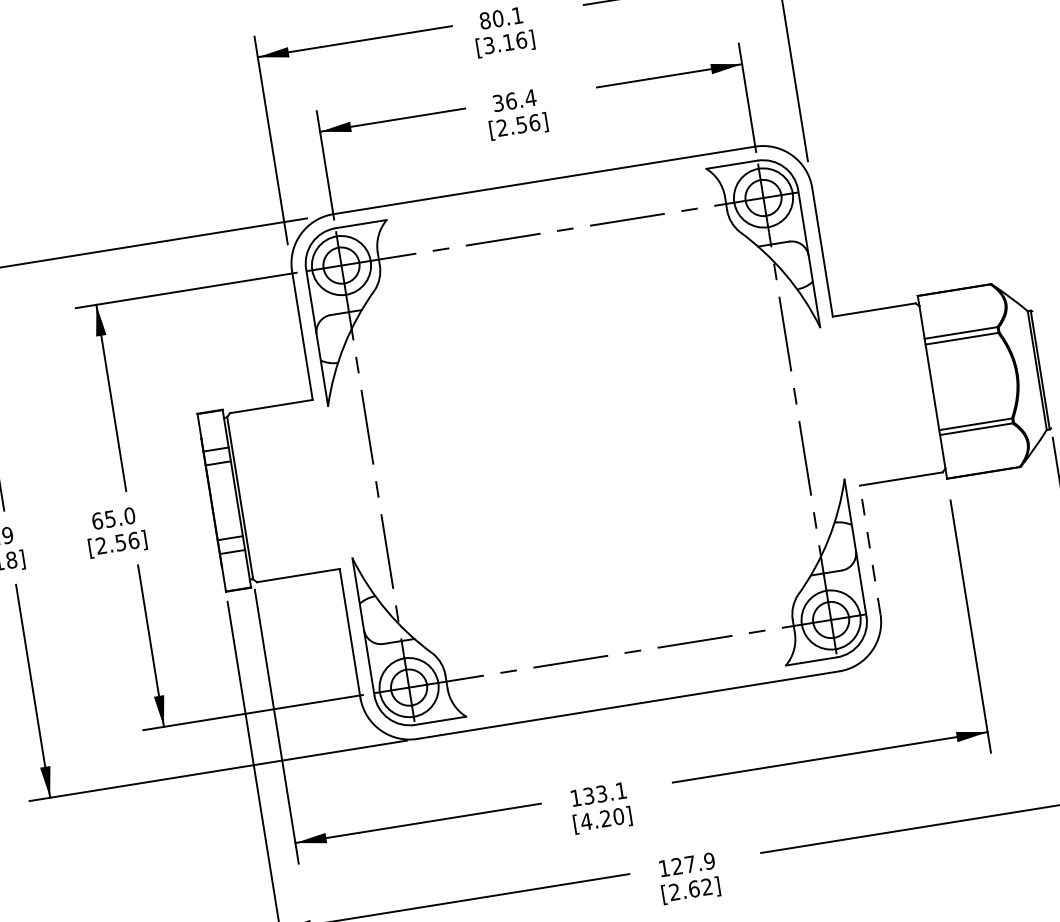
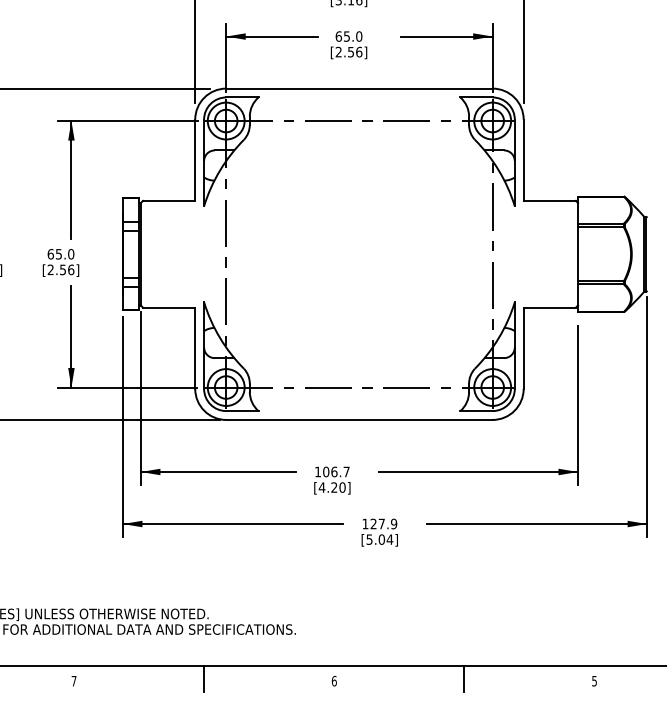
text: (513, 100) -> (348, 36), 36.4 -> 65.0
line: (870, 550) -> (523, 348), dashed -> solid
text: (605, 792) -> (336, 471), 133.1 -> 106.7
text: (690, 889) -> (379, 539), [2.62] -> [5.04]

